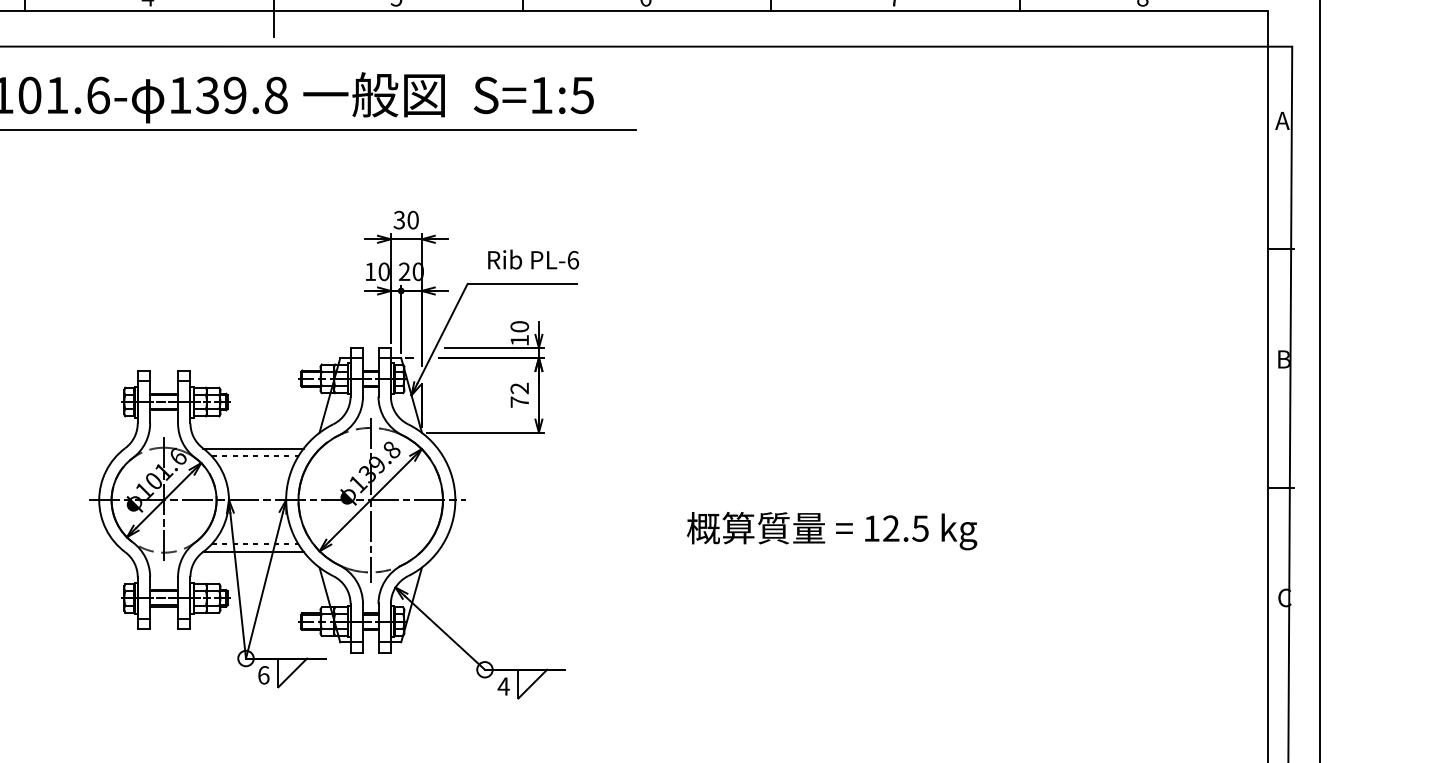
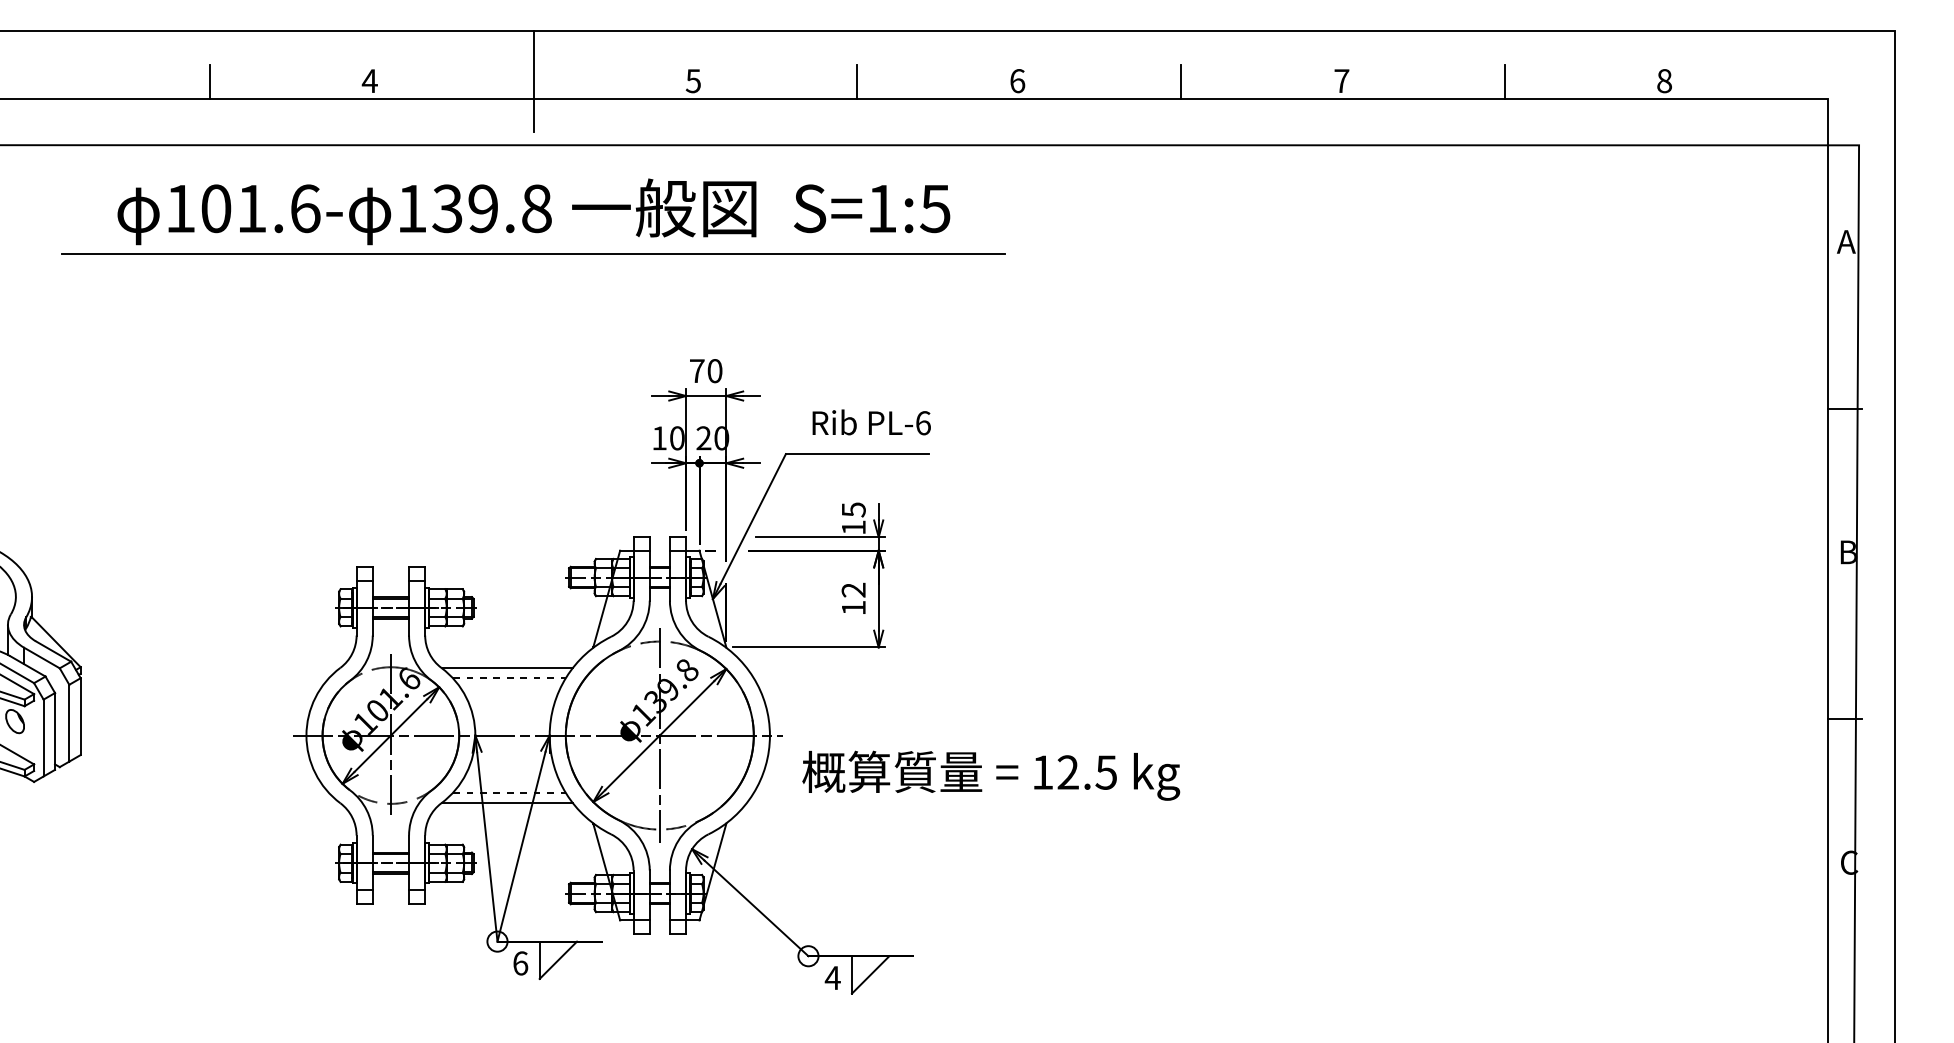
text: (398, 220) -> (696, 371), 30 -> 70
text: (519, 326) -> (853, 509), 10 -> 15
text: (519, 401) -> (853, 607), 72 -> 12
text: (832, 530) -> (991, 775), moved

